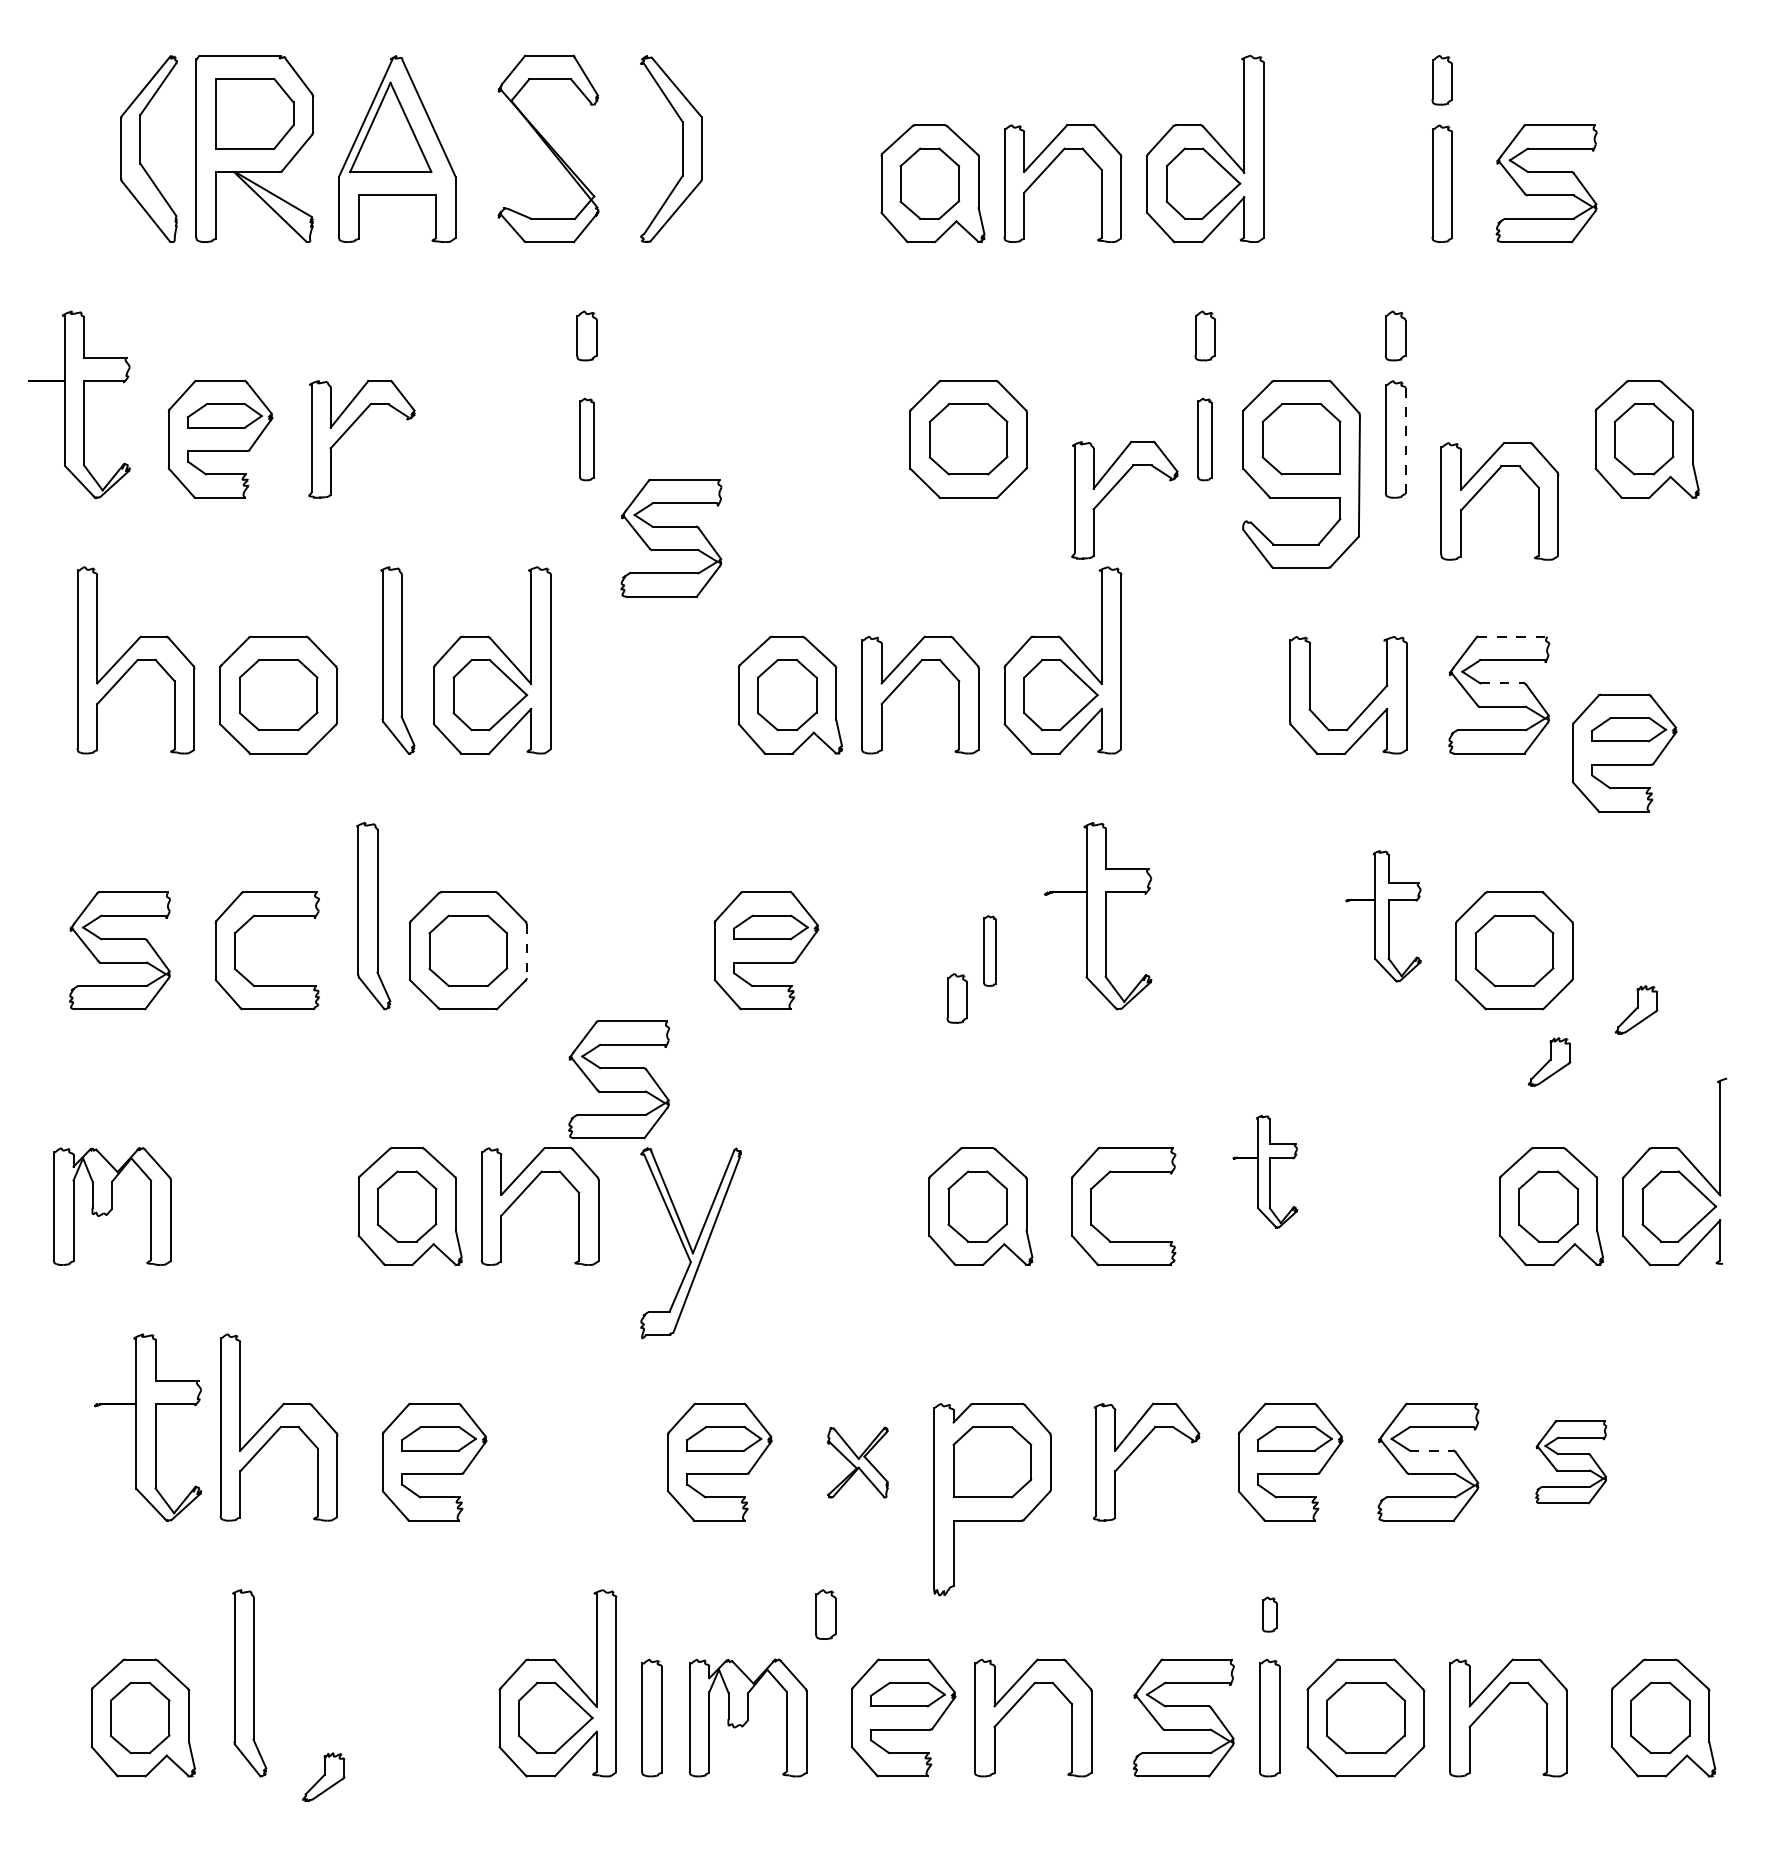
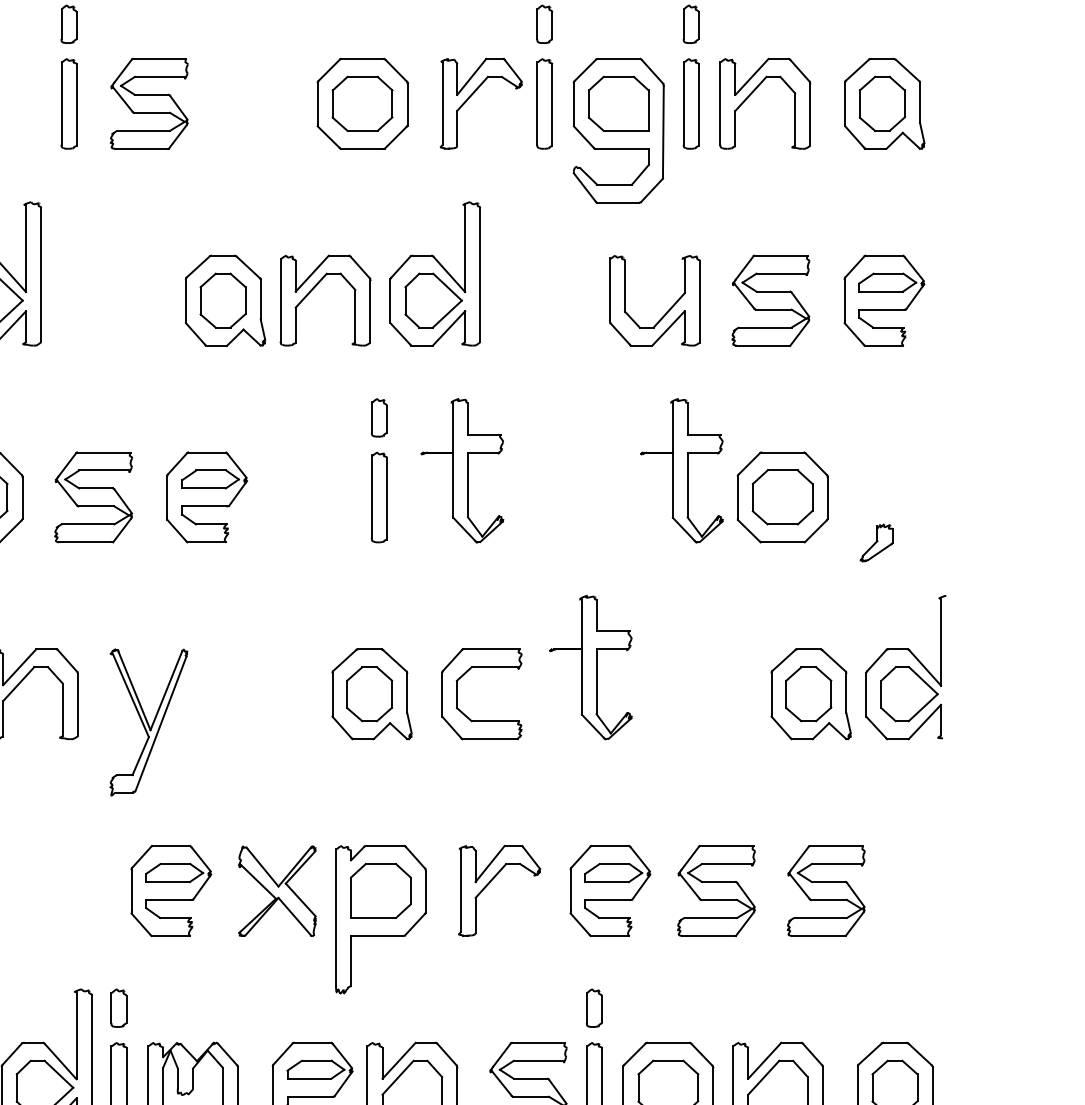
part: (586, 439) -> (68, 103), size x1.43
part: (1204, 439) -> (544, 103), size x1.43
line: (1405, 441) -> (698, 105), dashed -> solid
part: (1484, 486) -> (753, 92), moved
part: (1112, 490) -> (471, 96), moved
part: (671, 538) -> (149, 103), moved
line: (1512, 636) -> (781, 255), dashed -> solid
line: (1502, 683) -> (773, 291), dashed -> solid
part: (1624, 752) -> (884, 300), moved
part: (1383, 916) -> (681, 471), size x1.43
part: (989, 950) -> (378, 497), size x1.67
line: (526, 952) -> (22, 498), dashed -> solid
part: (956, 998) -> (378, 417), moved
part: (1549, 1061) -> (809, 582), removed
part: (619, 1079) -> (93, 497), moved
part: (1265, 1171) -> (591, 667), size x1.67
line: (1432, 1450) -> (719, 881), dashed -> solid
part: (857, 1462) -> (277, 891), size x1.67
part: (1571, 1462) -> (826, 891), size x1.43
part: (825, 1614) -> (118, 1008), moved
part: (1269, 1614) -> (594, 1008), size x1.43

